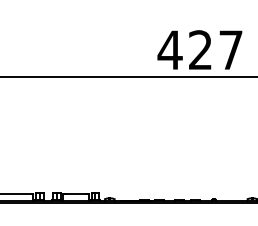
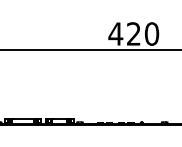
text: (231, 49) -> (152, 33), 427 -> 420

